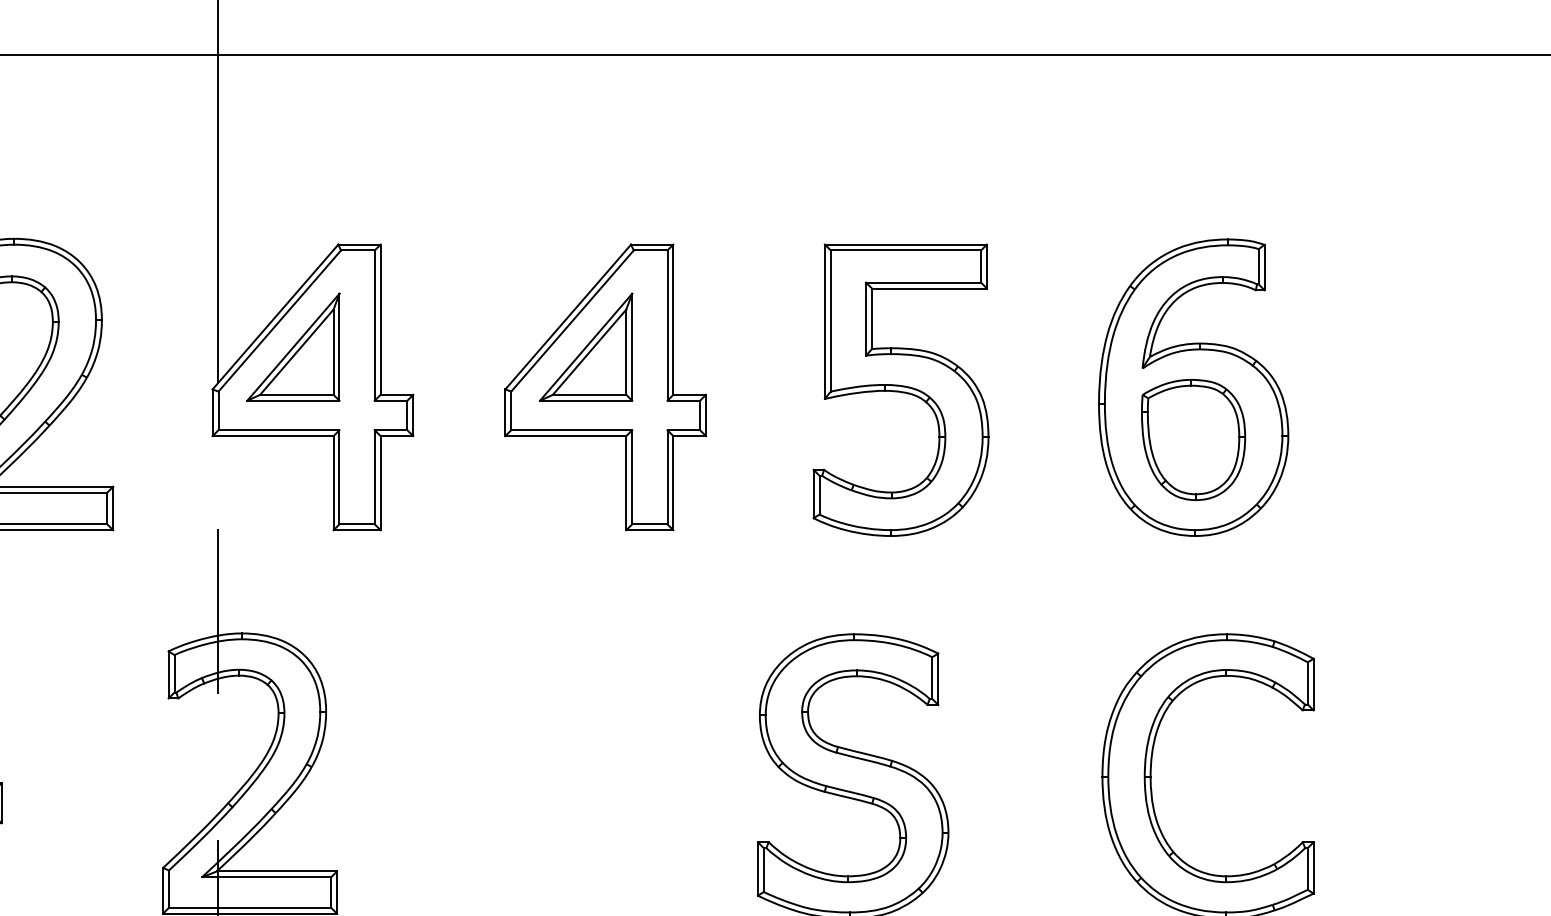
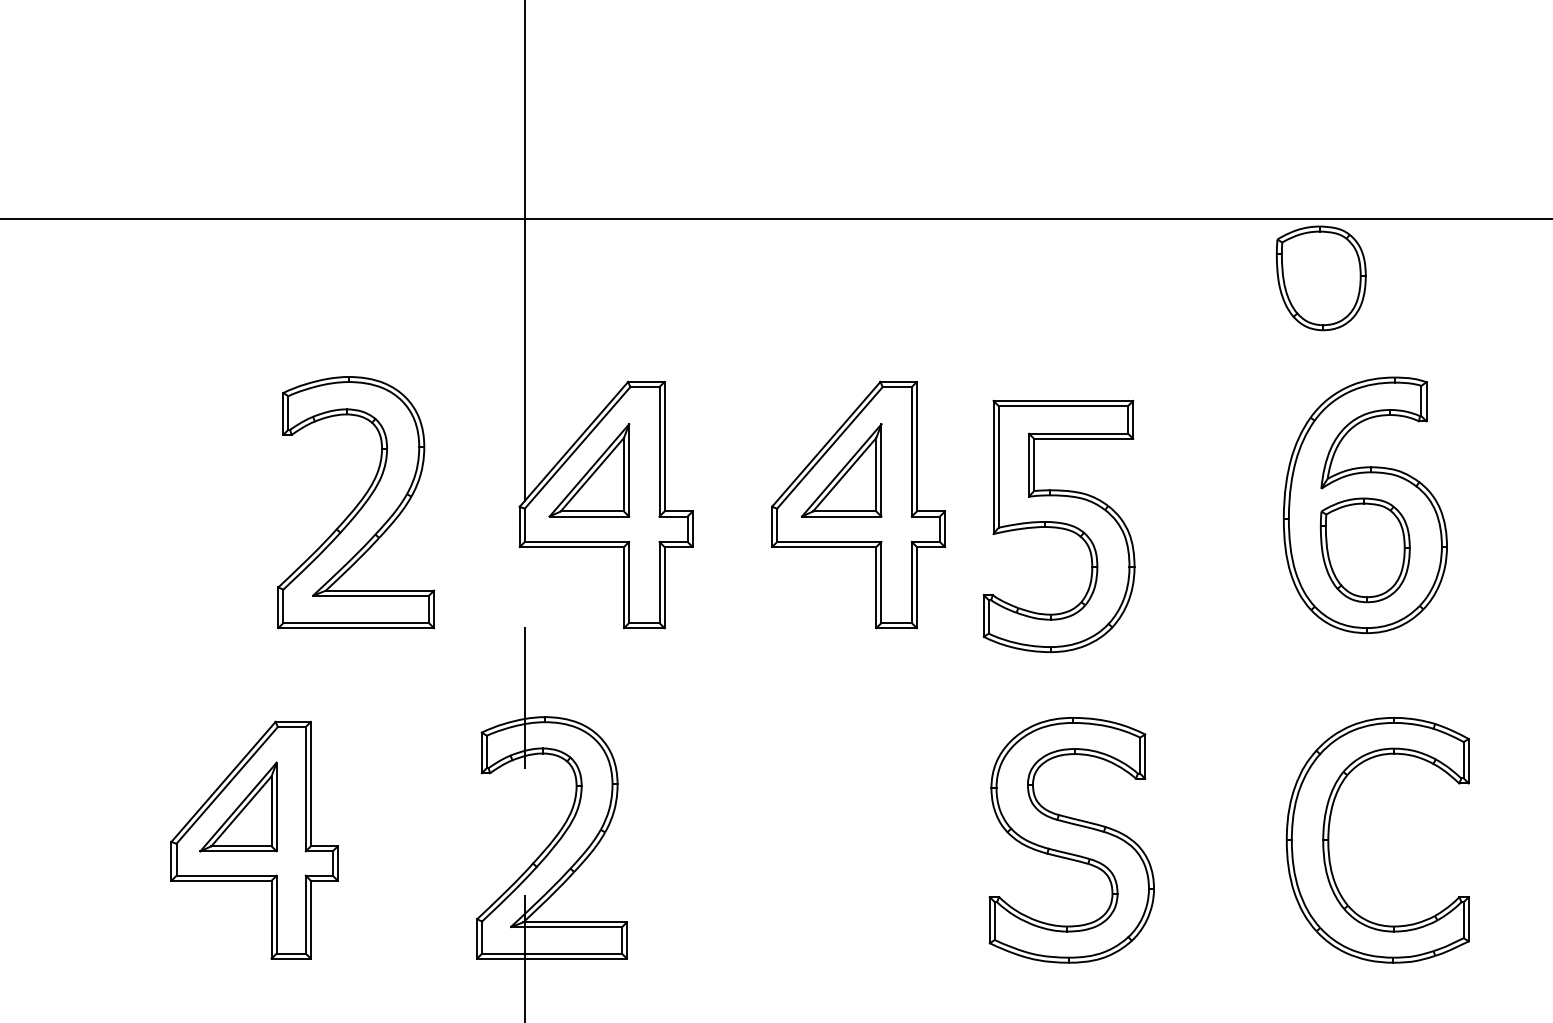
part: (1142, 124) -> (1321, 278), added
part: (900, 389) -> (1058, 525), moved

